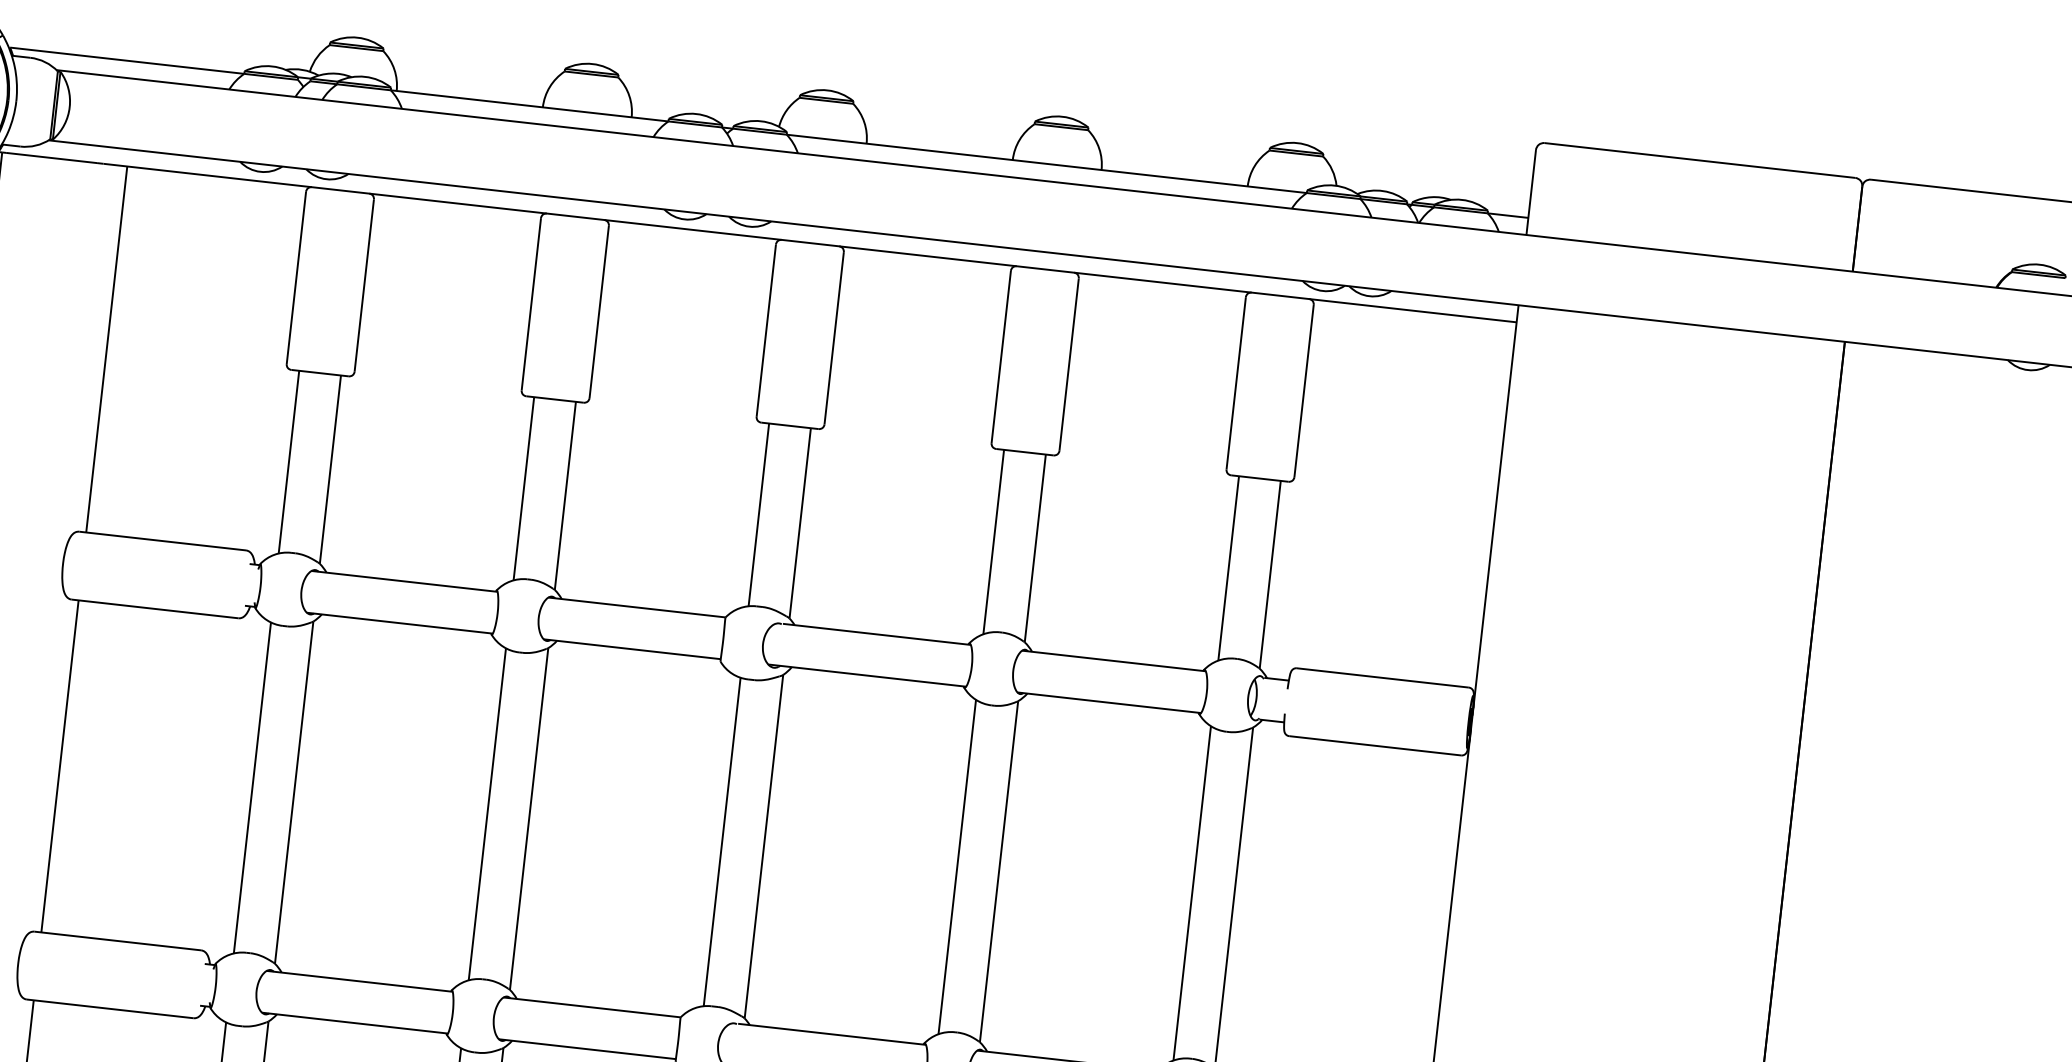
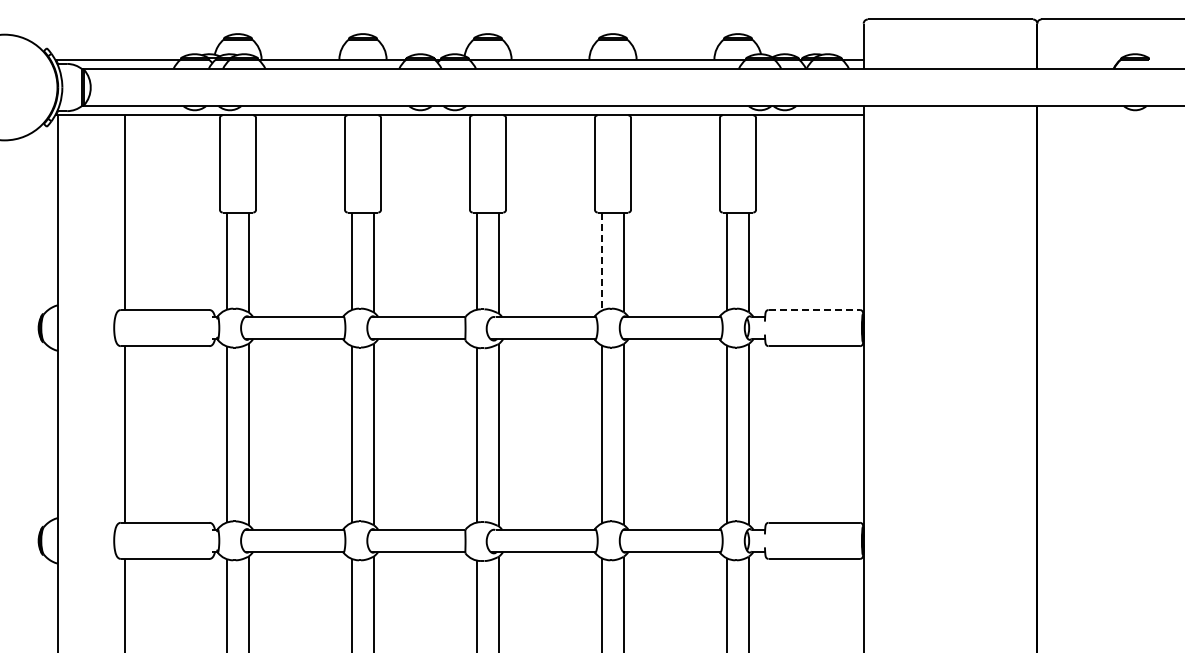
line: (992, 543) -> (601, 262), solid -> dashed
line: (1383, 678) -> (814, 310), solid -> dashed

